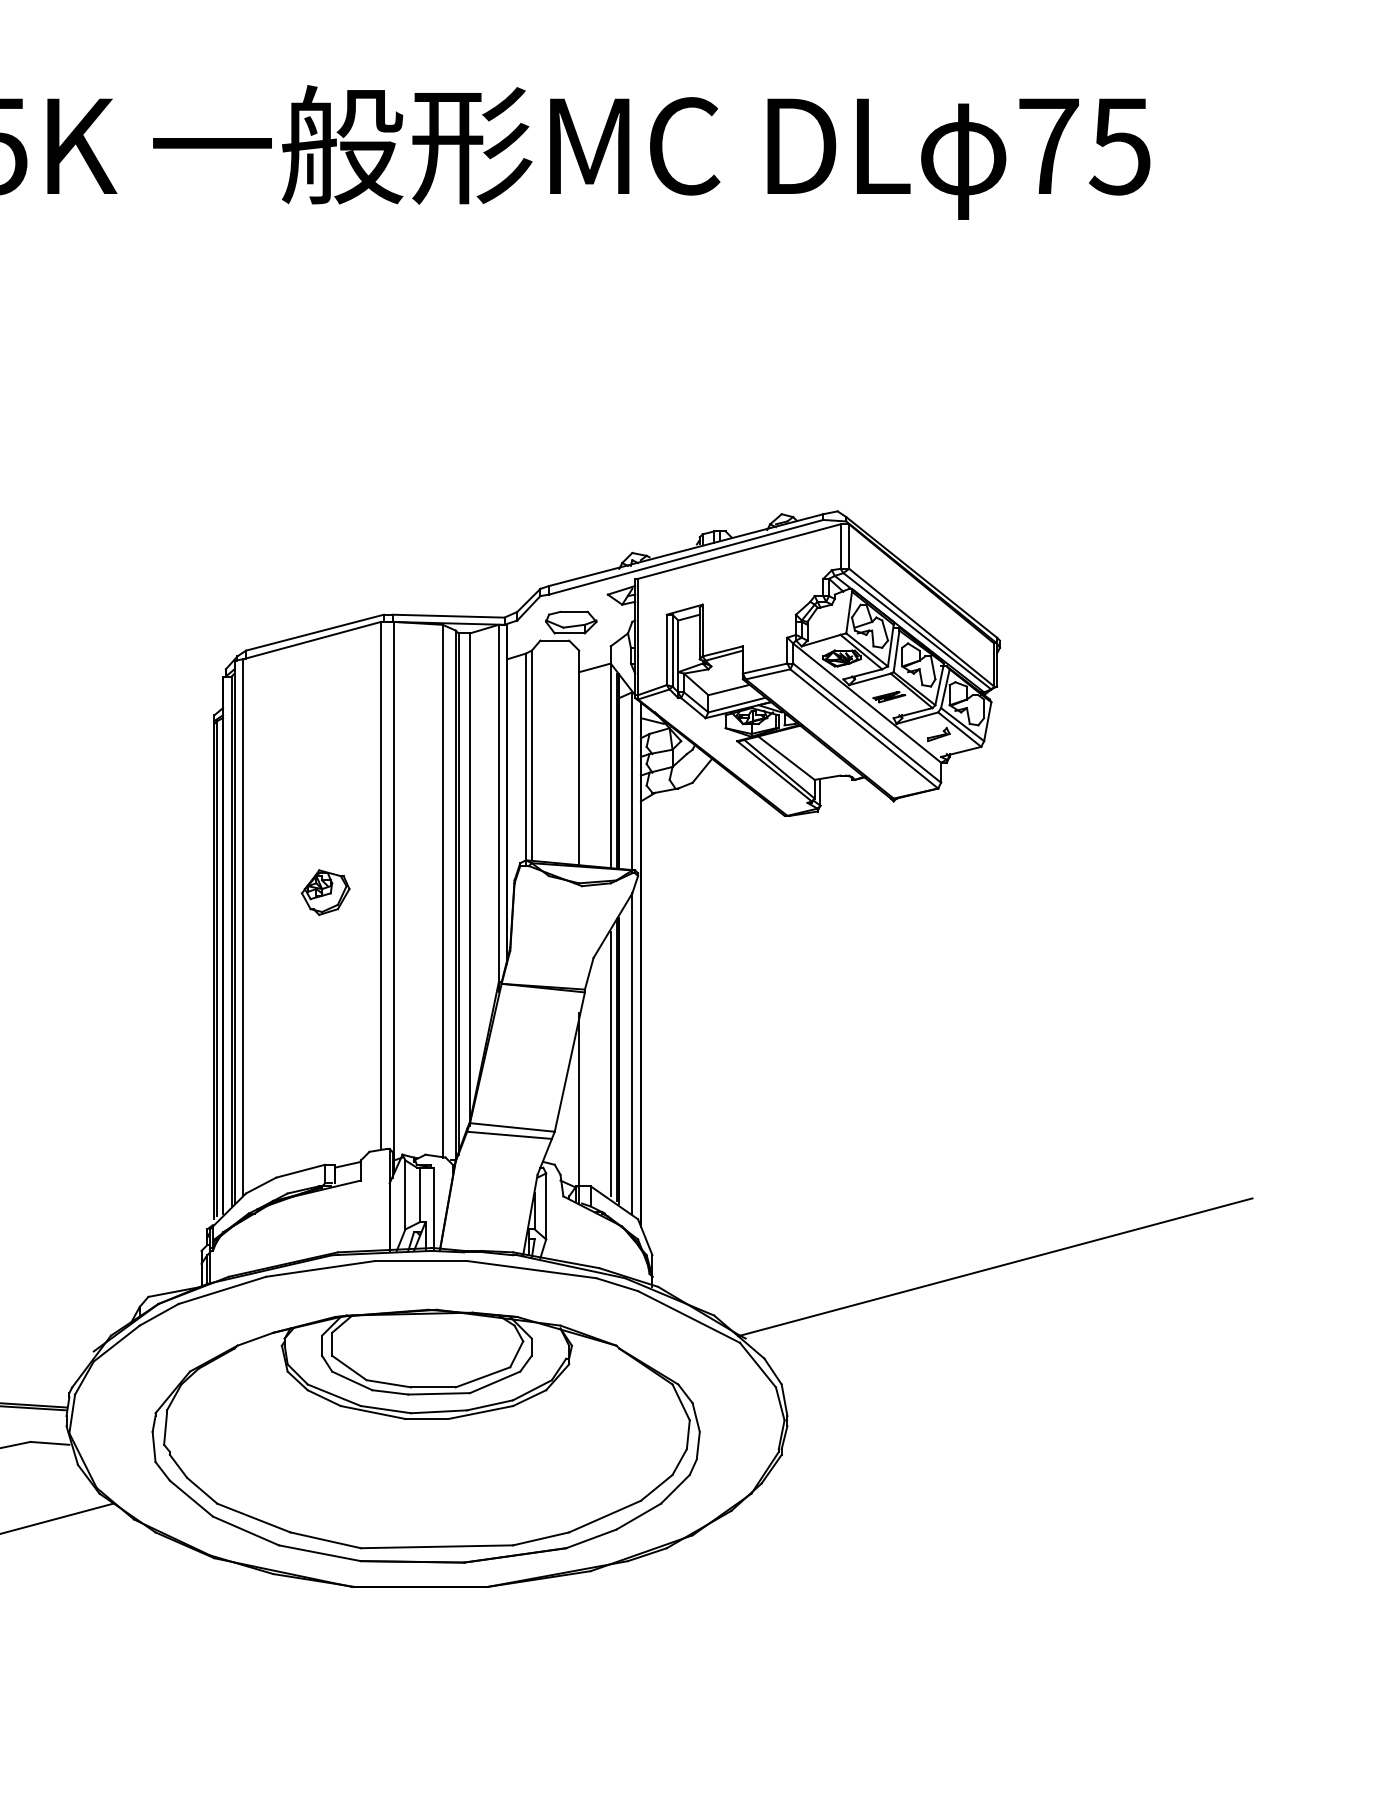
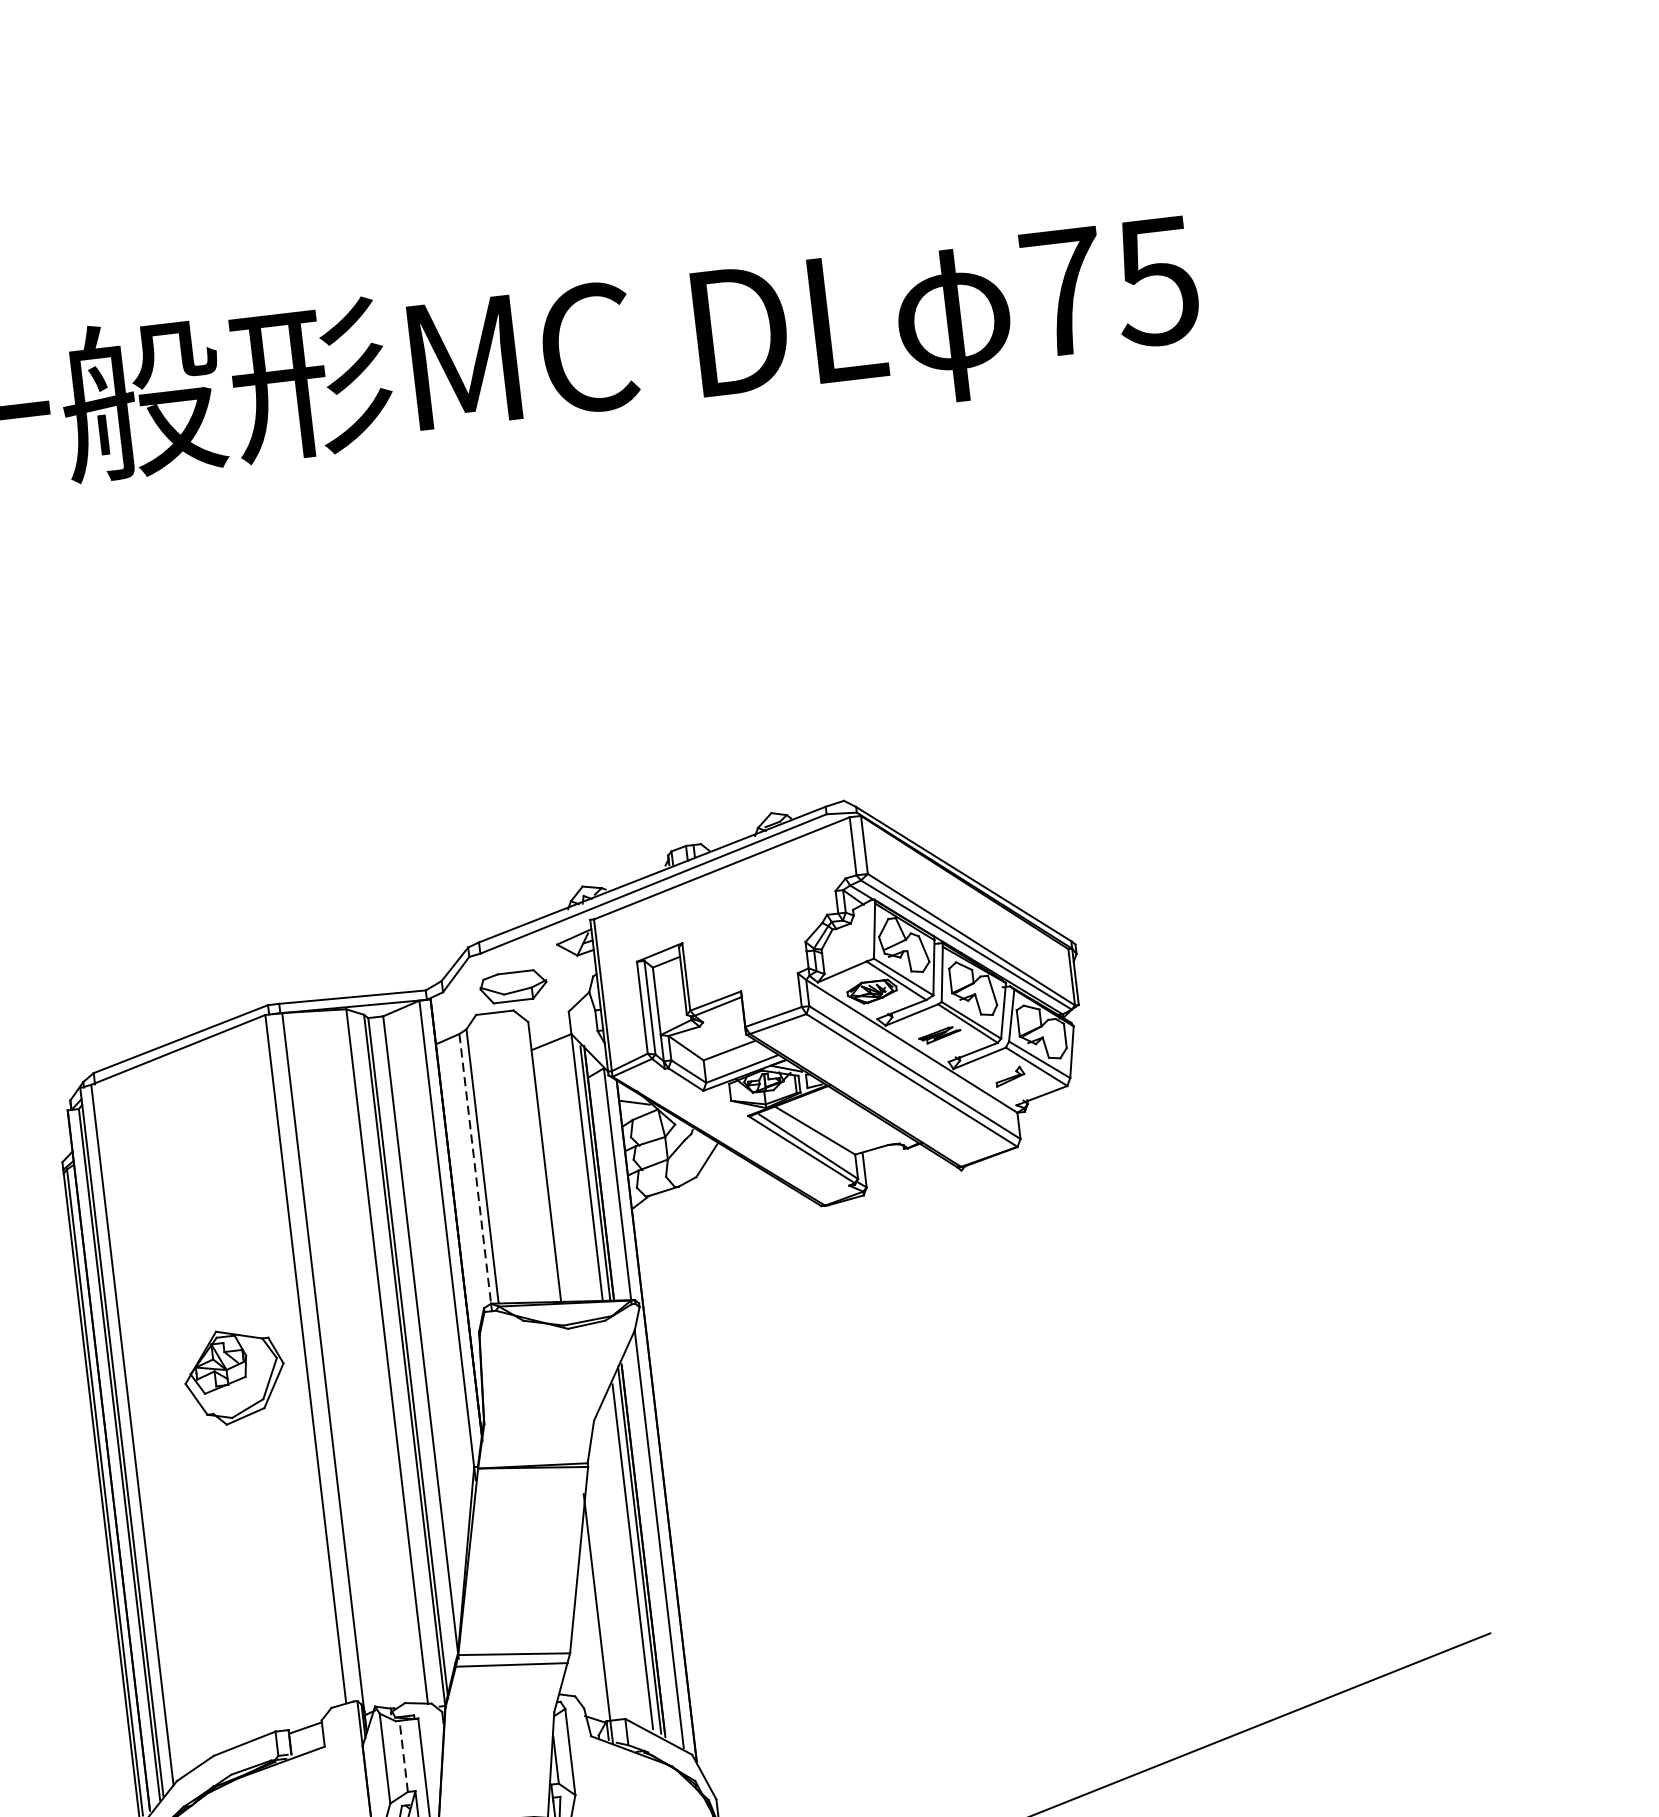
line: (526, 757) -> (475, 1169), solid -> dashed
part: (325, 892) -> (234, 1376), size x1.6
line: (419, 1194) -> (403, 1755), solid -> dashed

